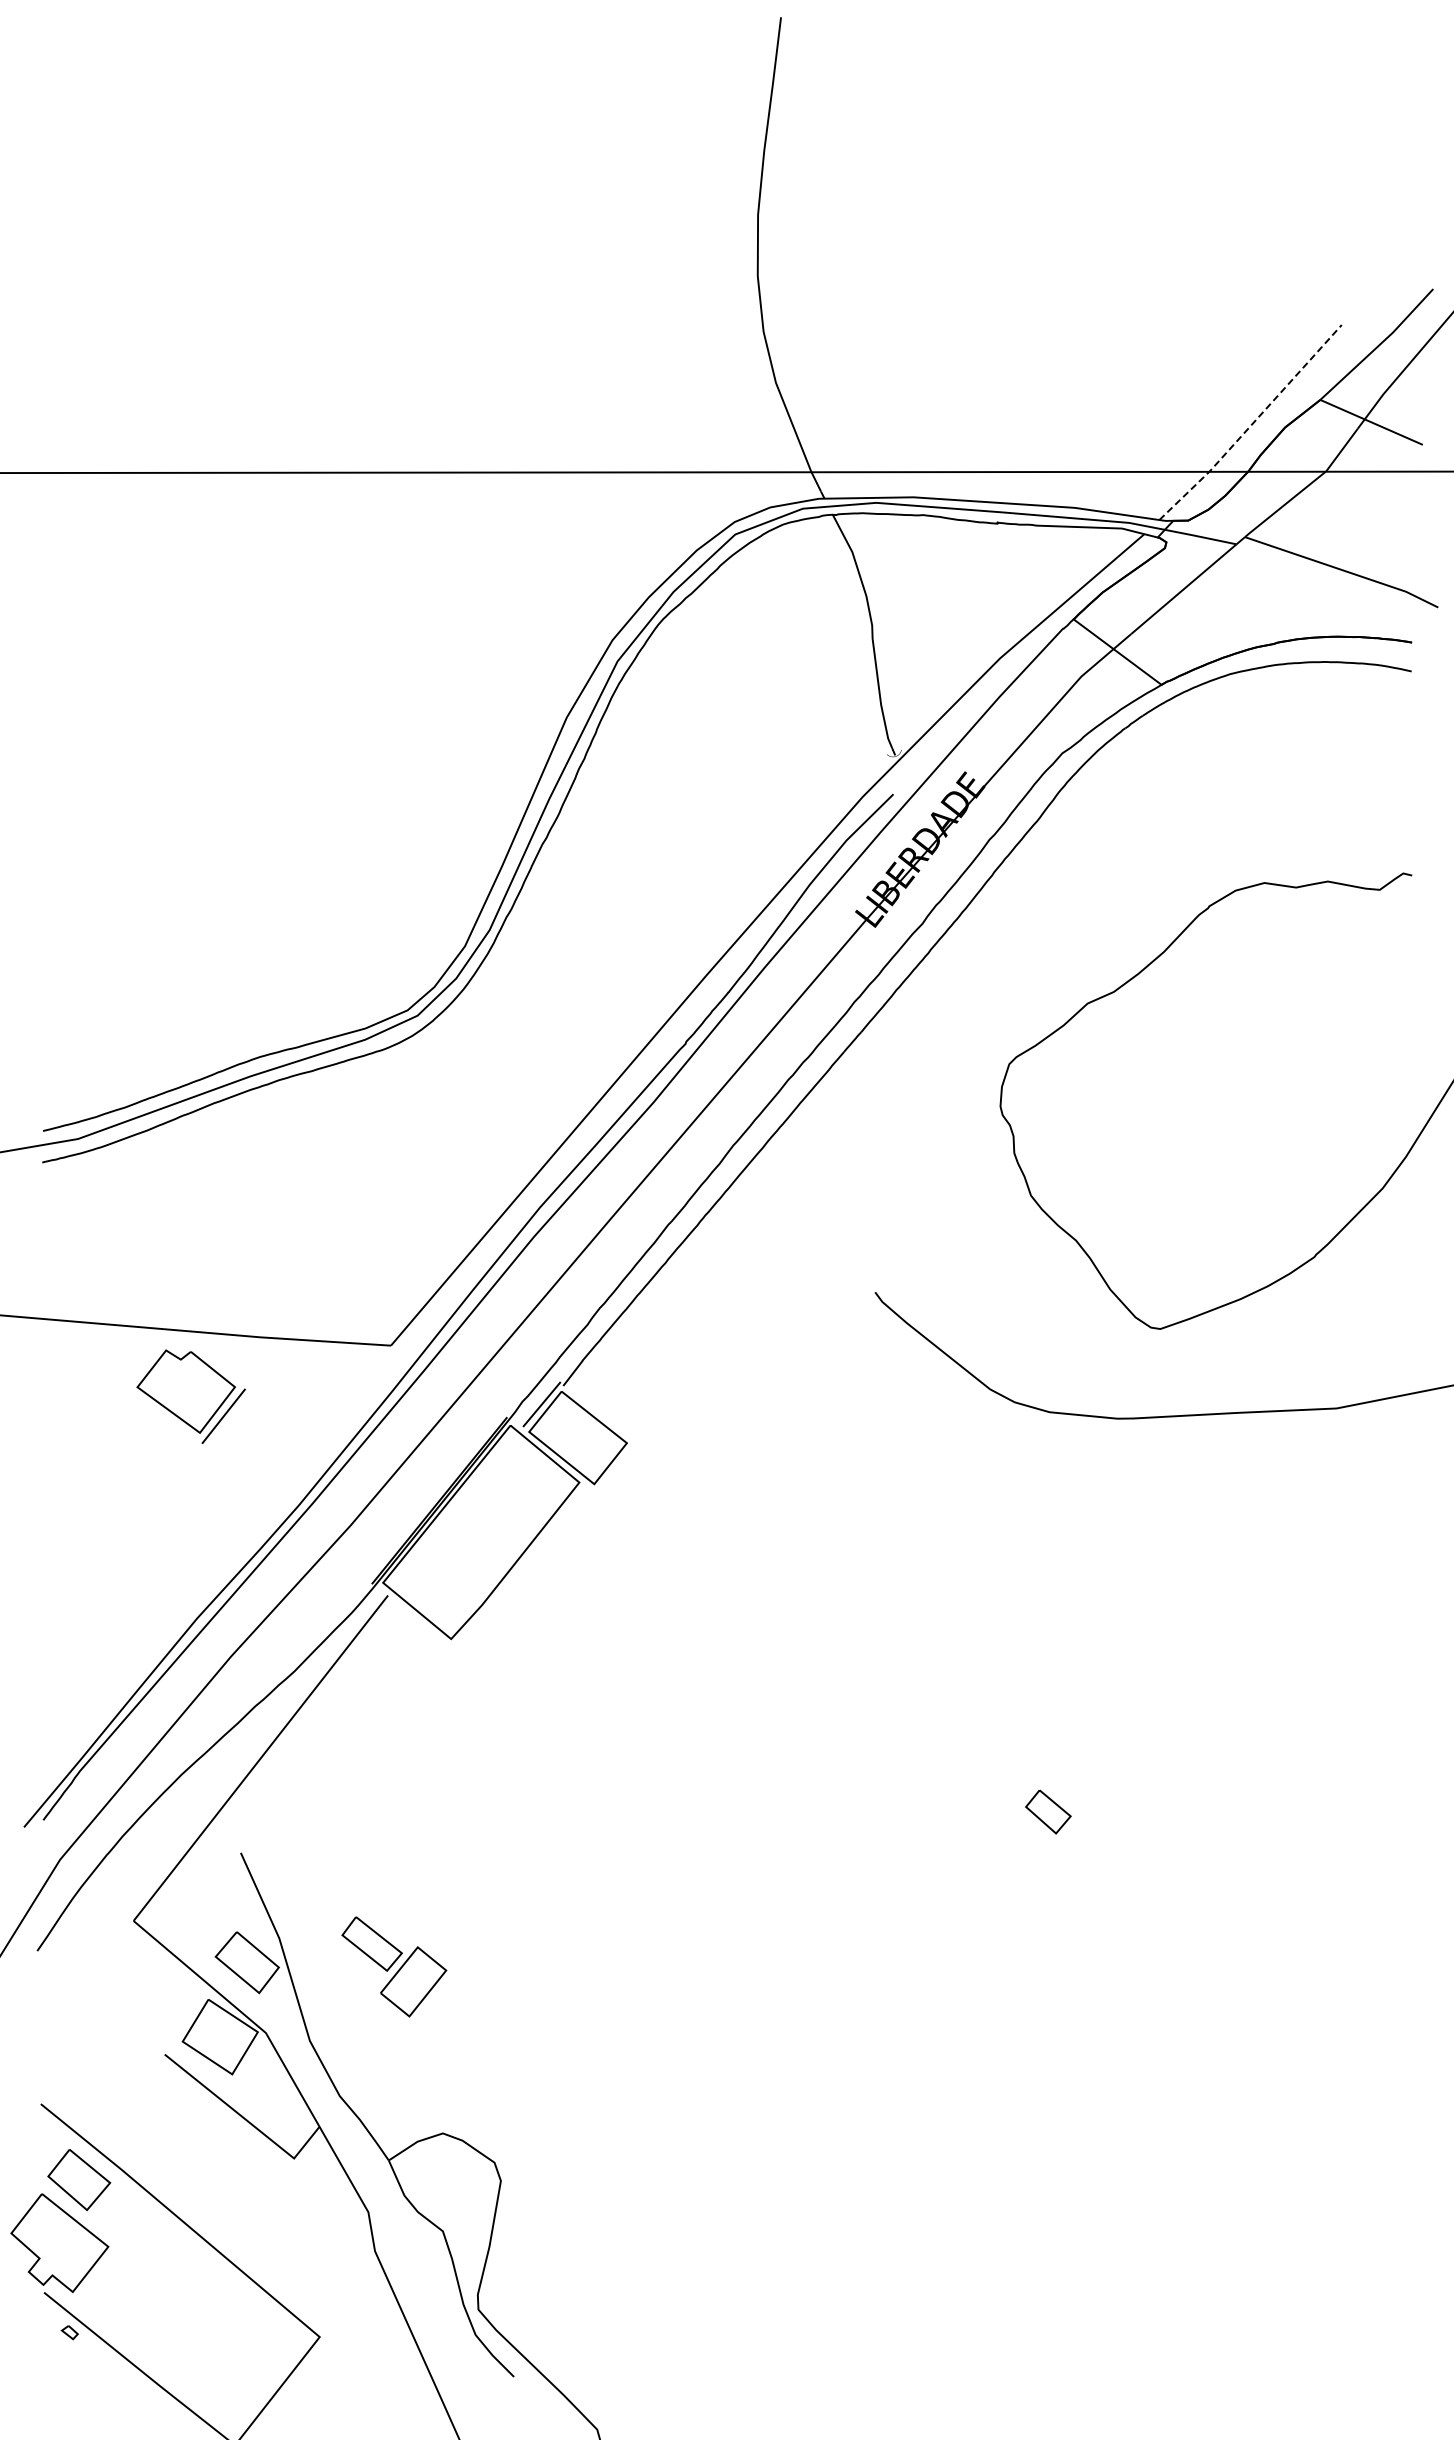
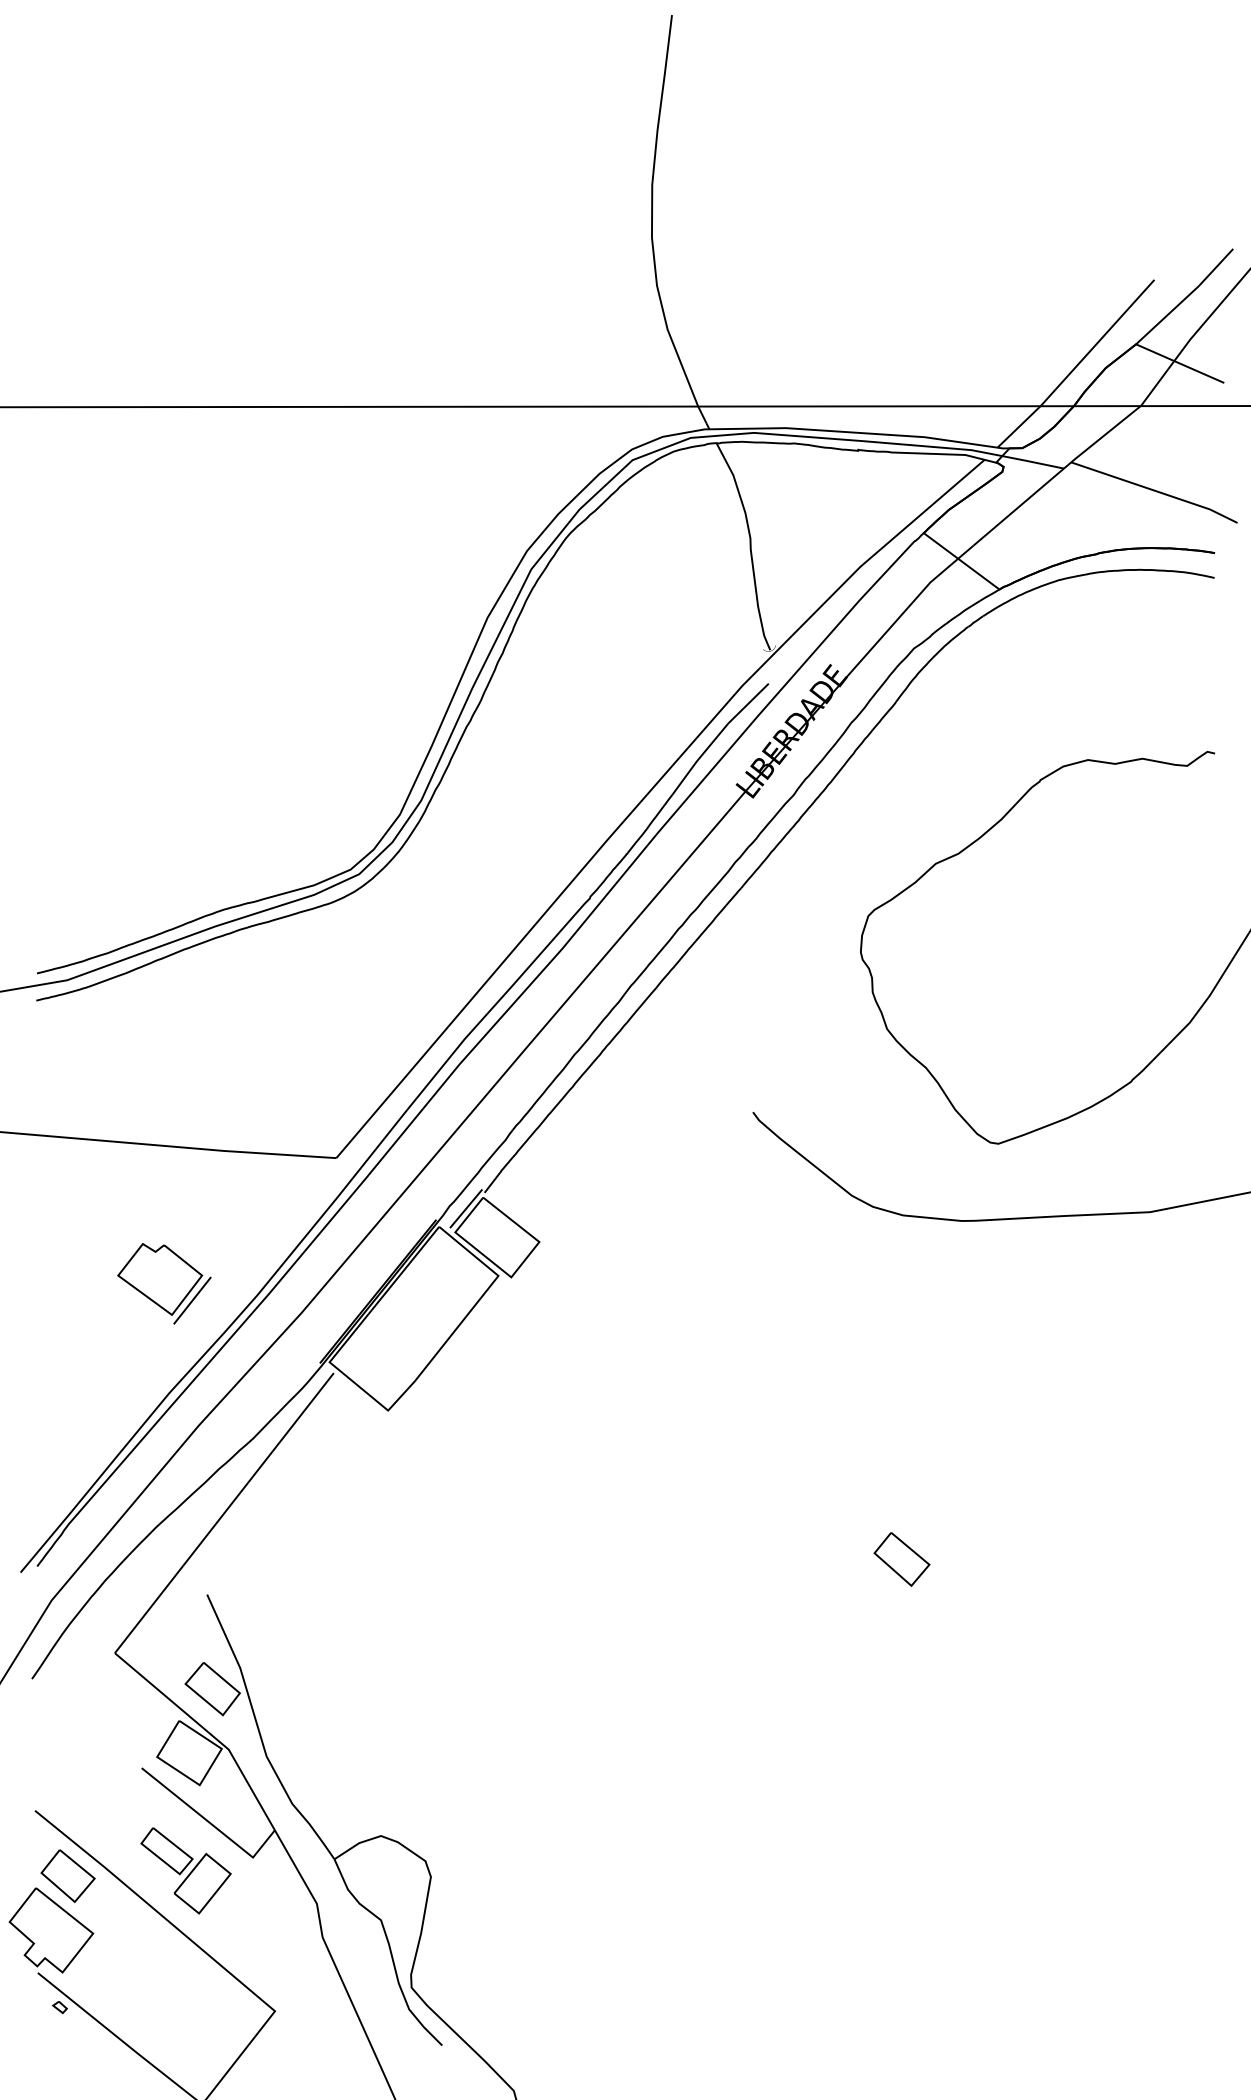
line: (1252, 424) -> (1077, 365), dashed -> solid
part: (190, 1396) -> (163, 1283), moved
part: (1048, 1811) -> (902, 1558), size x1.43
part: (394, 1966) -> (186, 1870), moved

